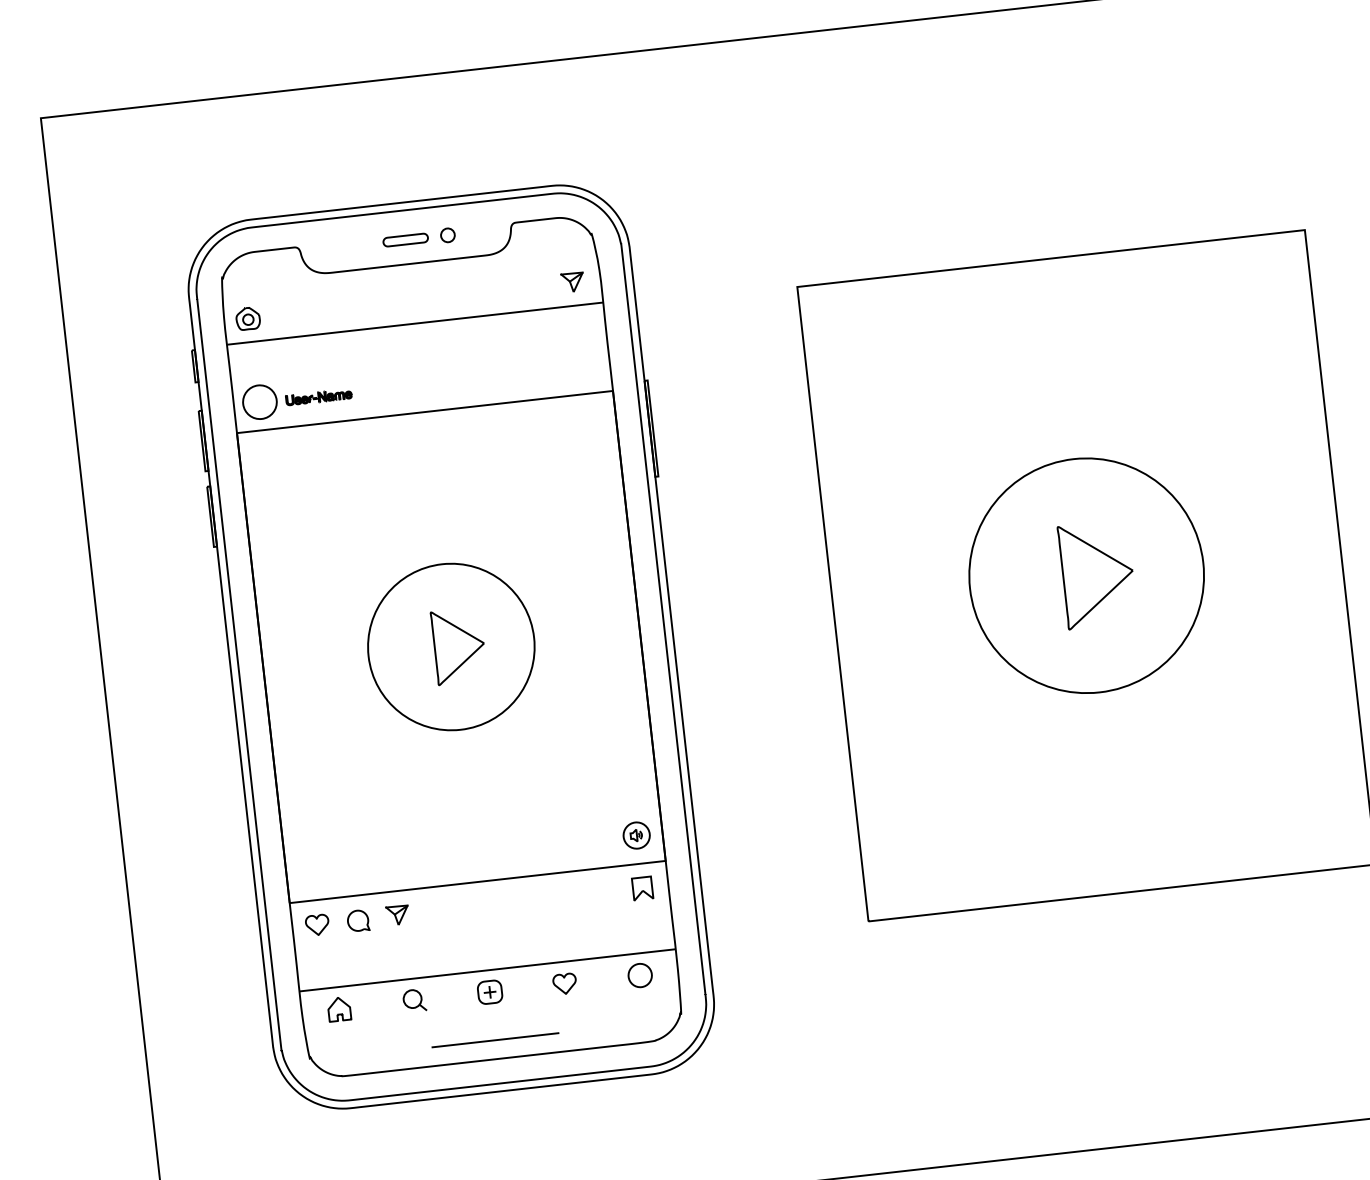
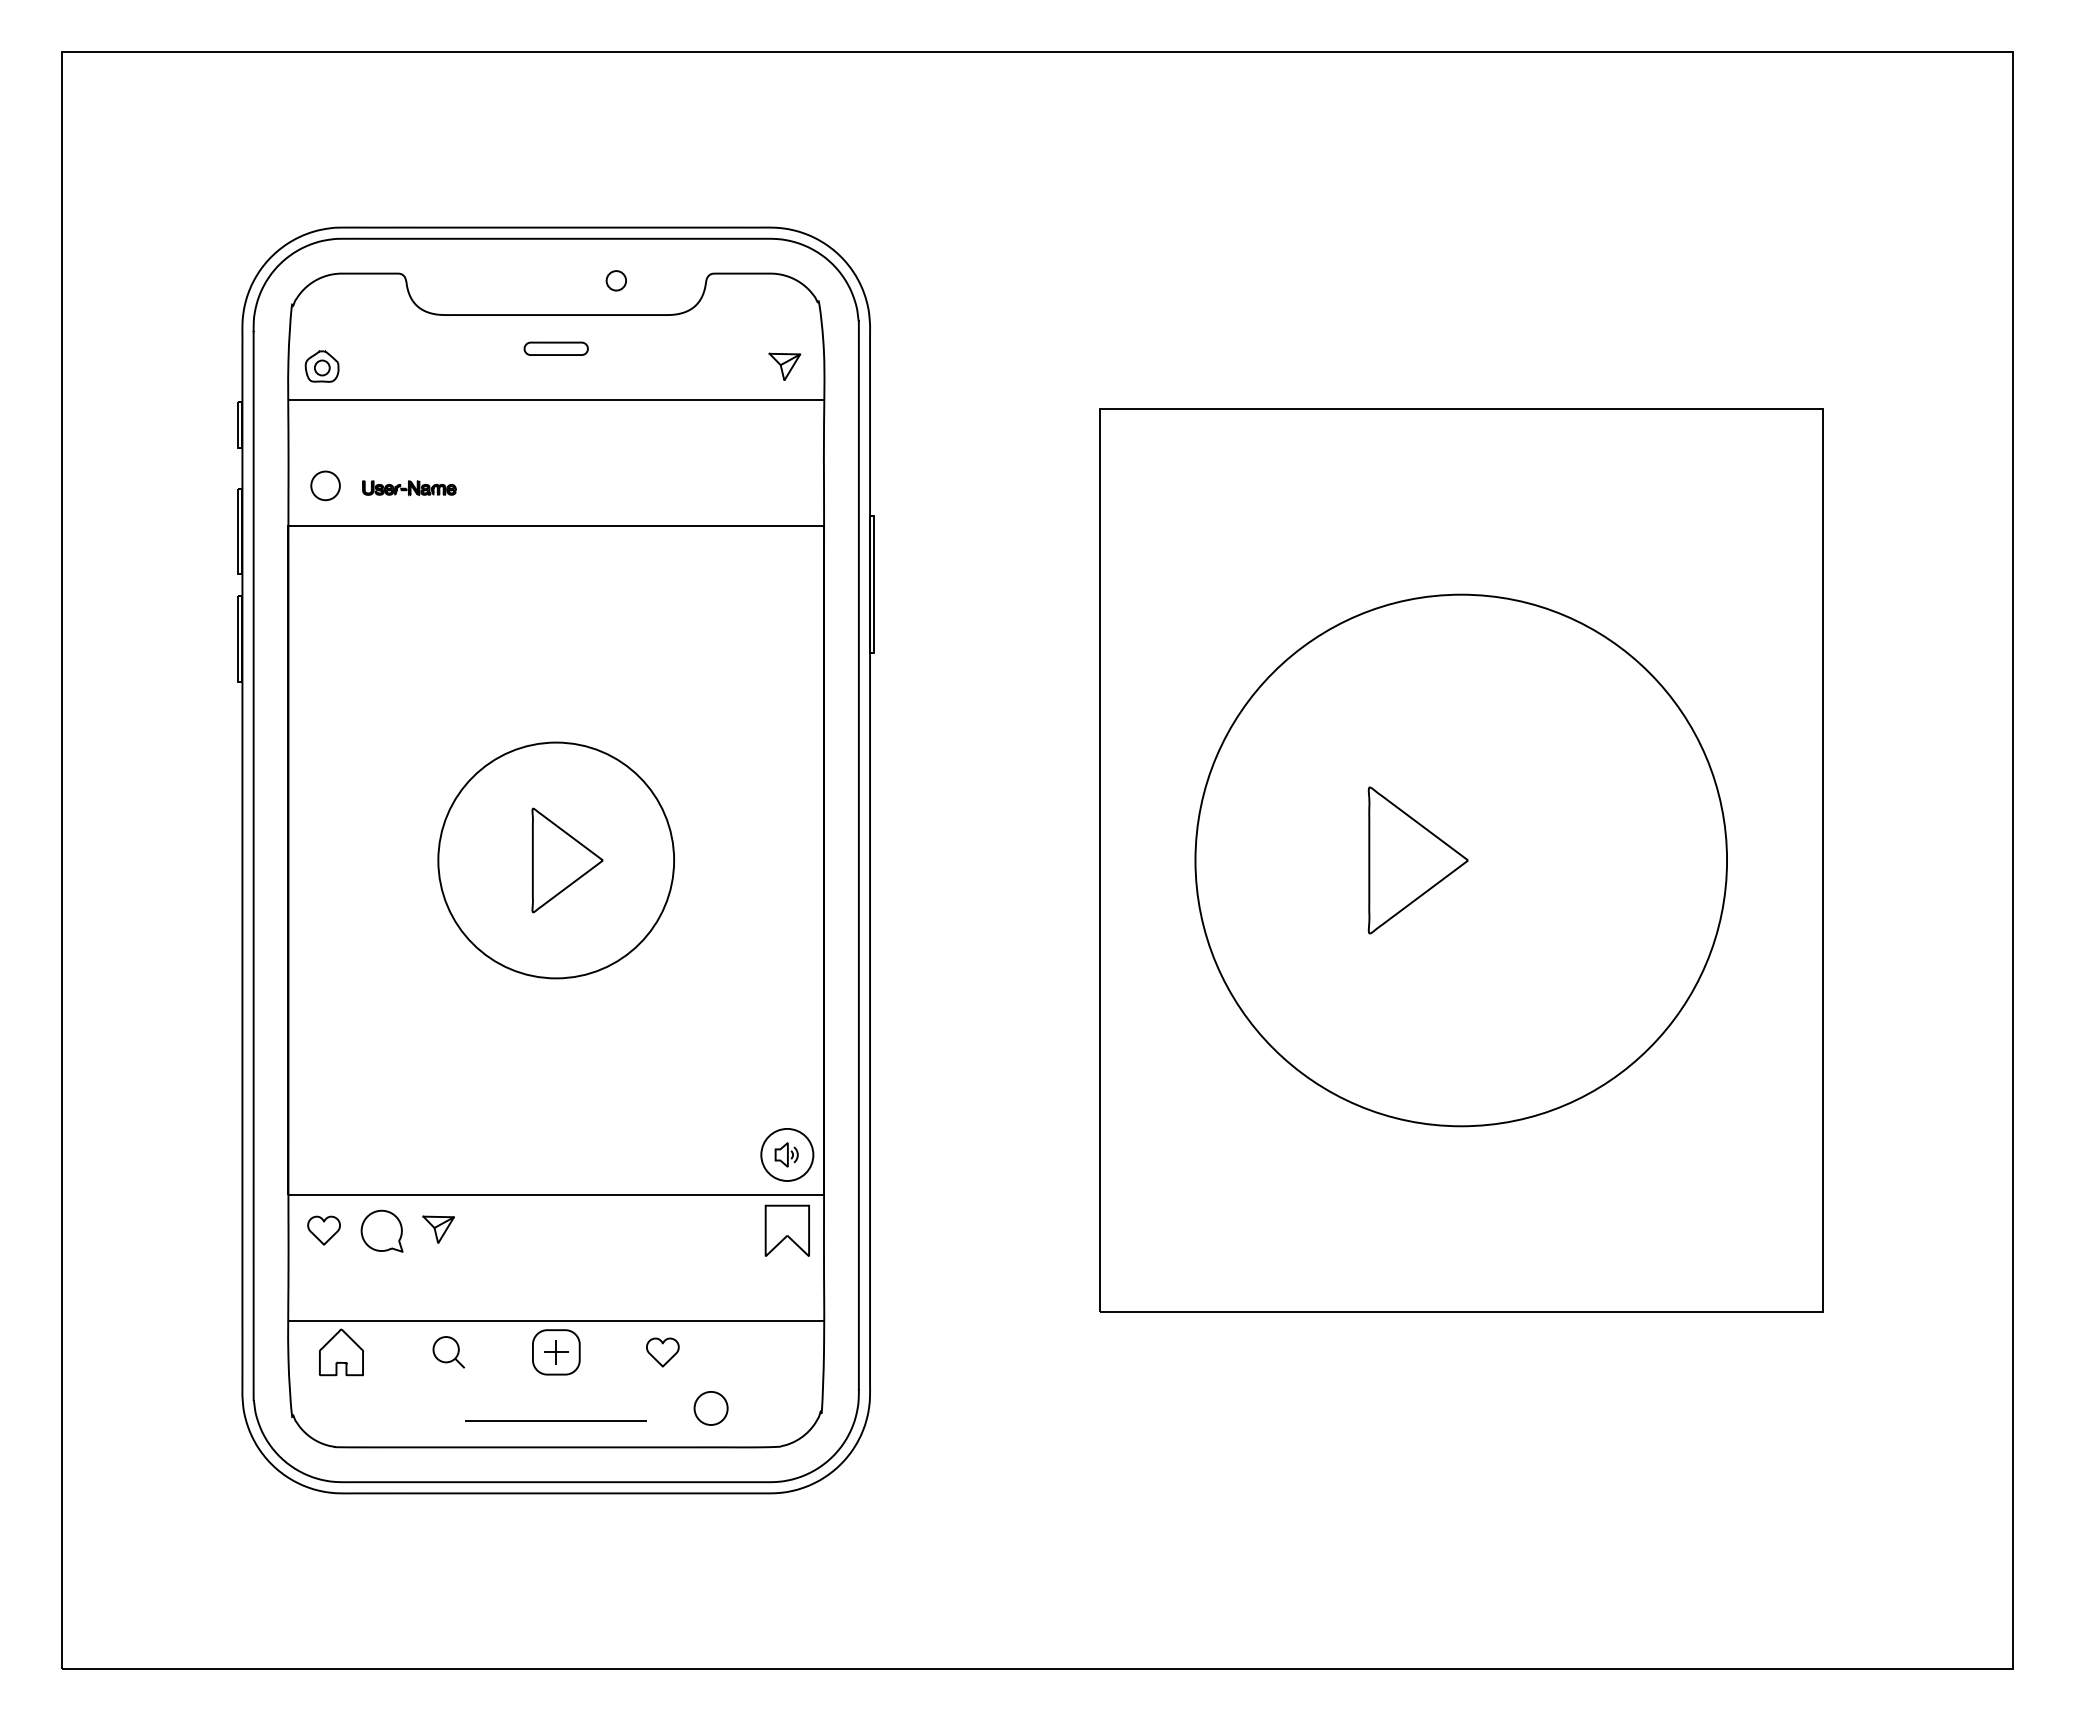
part: (405, 239) -> (555, 348), moved
circle: (259, 401) -> (325, 485), size x0.6
part: (1097, 574) -> (1417, 860), moved
circle: (1086, 575) -> (1461, 860), size x1.6
part: (636, 835) -> (786, 1154), size x1.4
part: (642, 887) -> (786, 1229), size x1.6
part: (357, 920) -> (381, 1230), size x1.4
circle: (639, 975) -> (710, 1408), moved
part: (489, 991) -> (555, 1351), size x1.4
part: (339, 1009) -> (341, 1352), size x1.4

